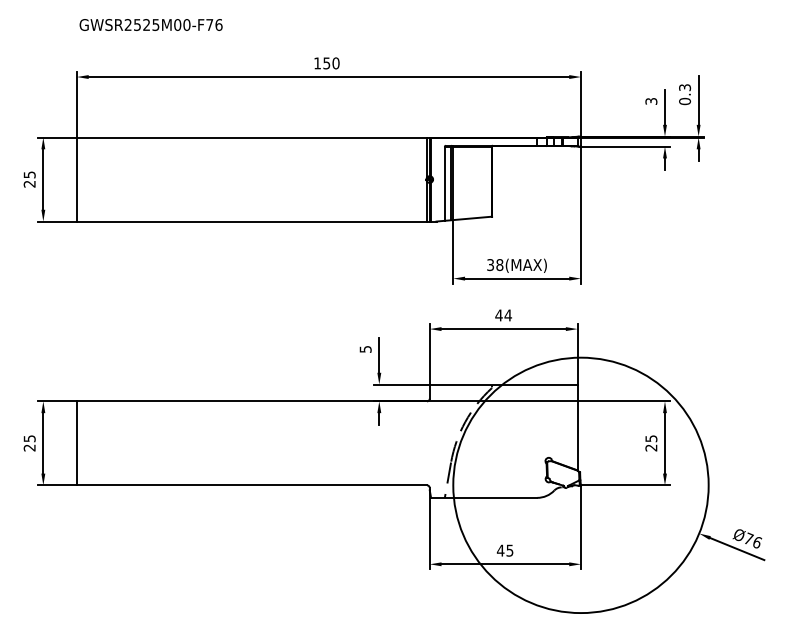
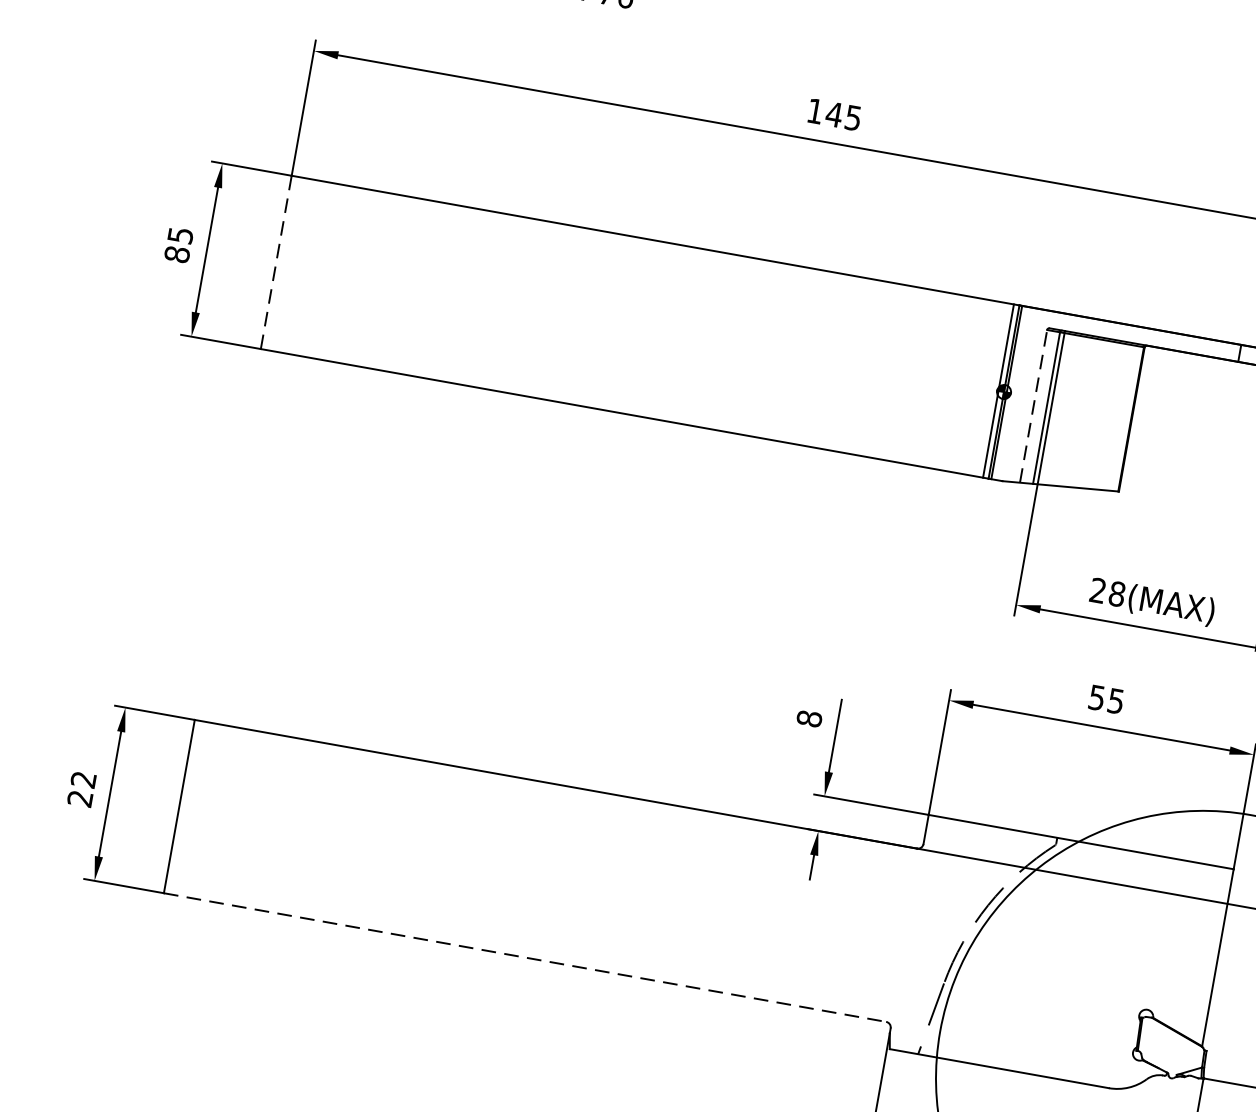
text: (331, 63) -> (843, 116), 150 -> 145
line: (76, 179) -> (275, 262), solid -> dashed
text: (29, 183) -> (176, 253), 25 -> 85
line: (444, 183) -> (1032, 405), solid -> dashed
text: (490, 265) -> (1097, 591), 38(MAX) -> 28(MAX)
text: (503, 315) -> (1106, 699), 44 -> 55
text: (365, 348) -> (809, 716), 5 -> 8
text: (29, 438) -> (83, 779), 25 -> 22
line: (252, 485) -> (525, 957), solid -> dashed

